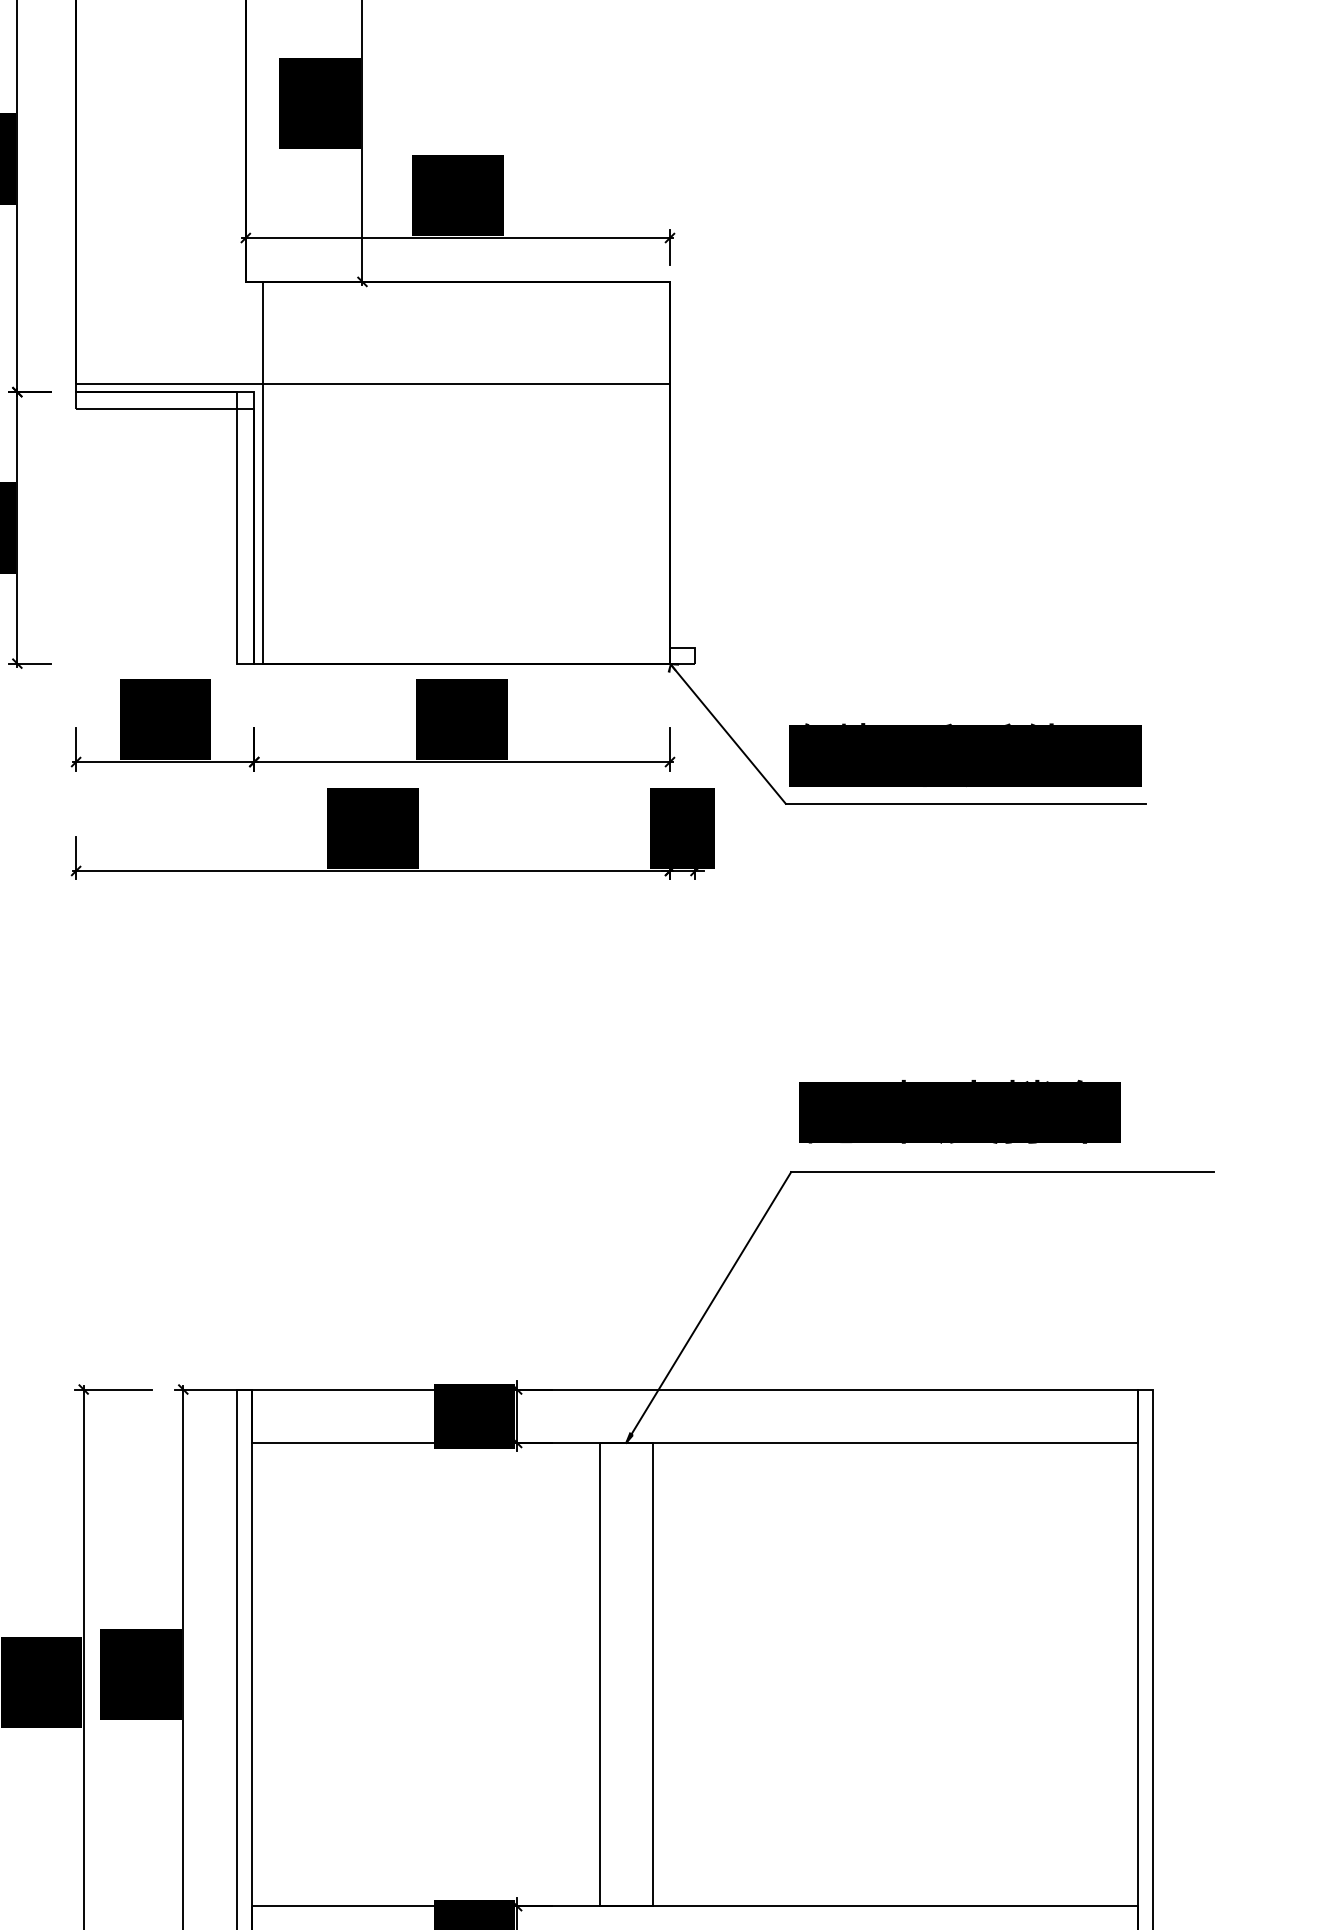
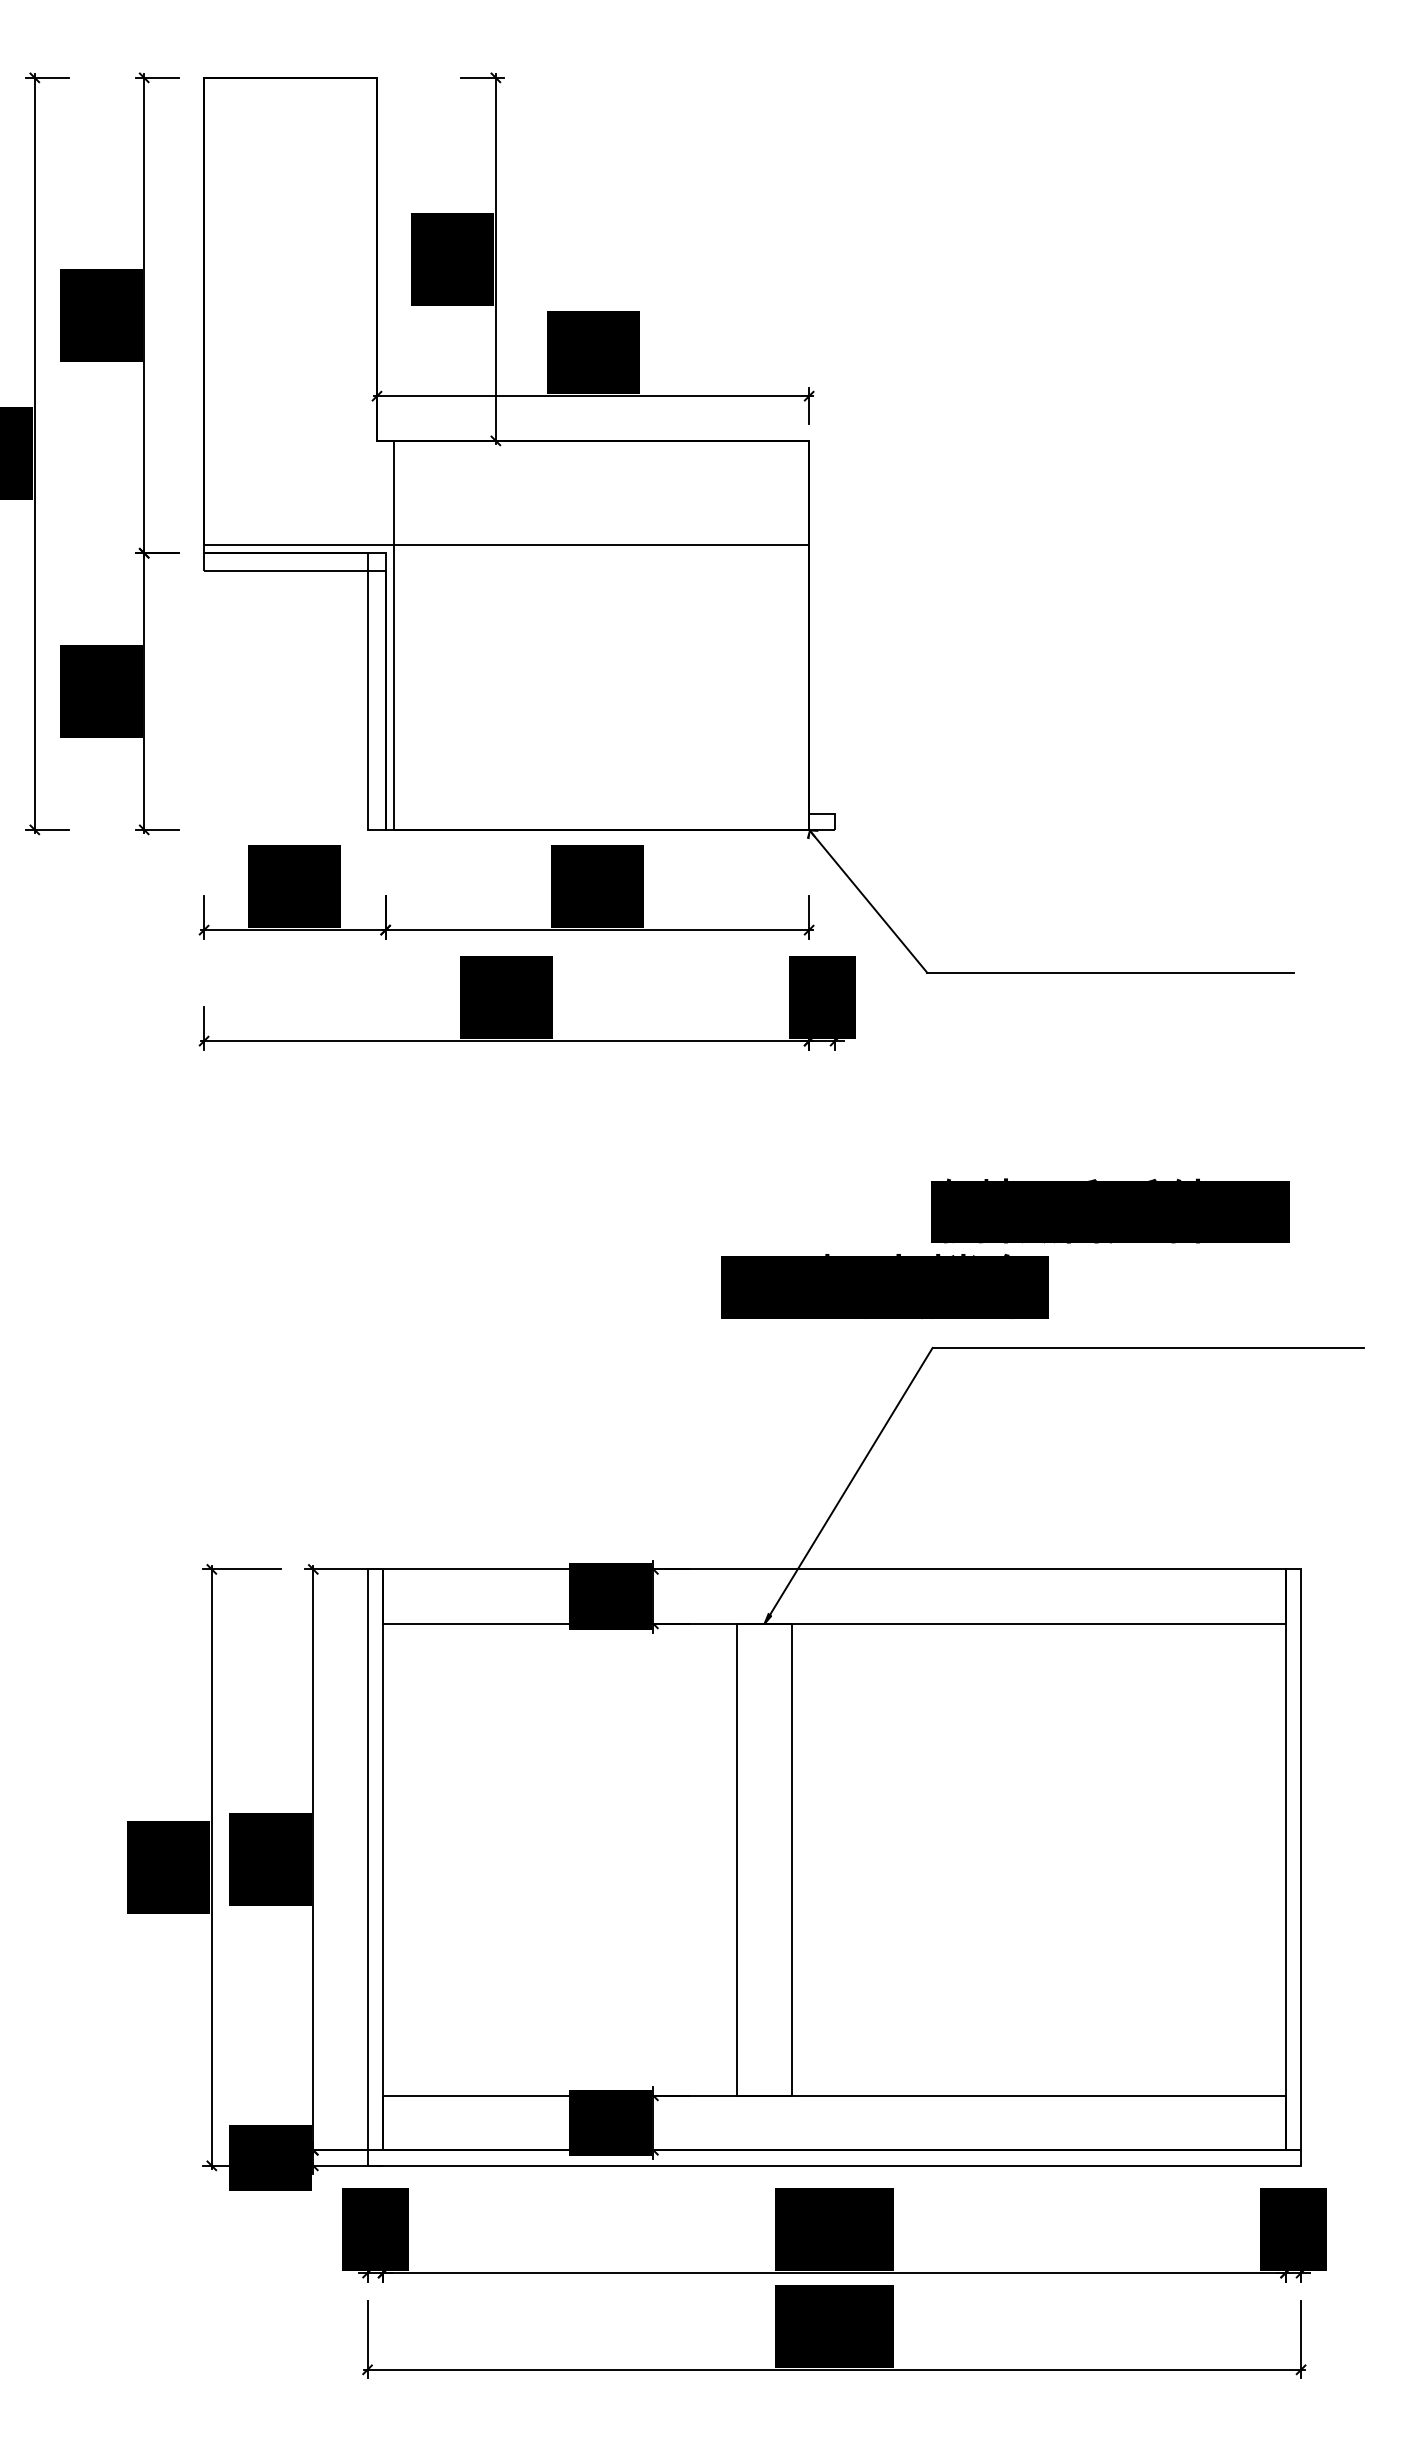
text: (965, 754) -> (1110, 1210), moved
text: (959, 1111) -> (884, 1286), moved

